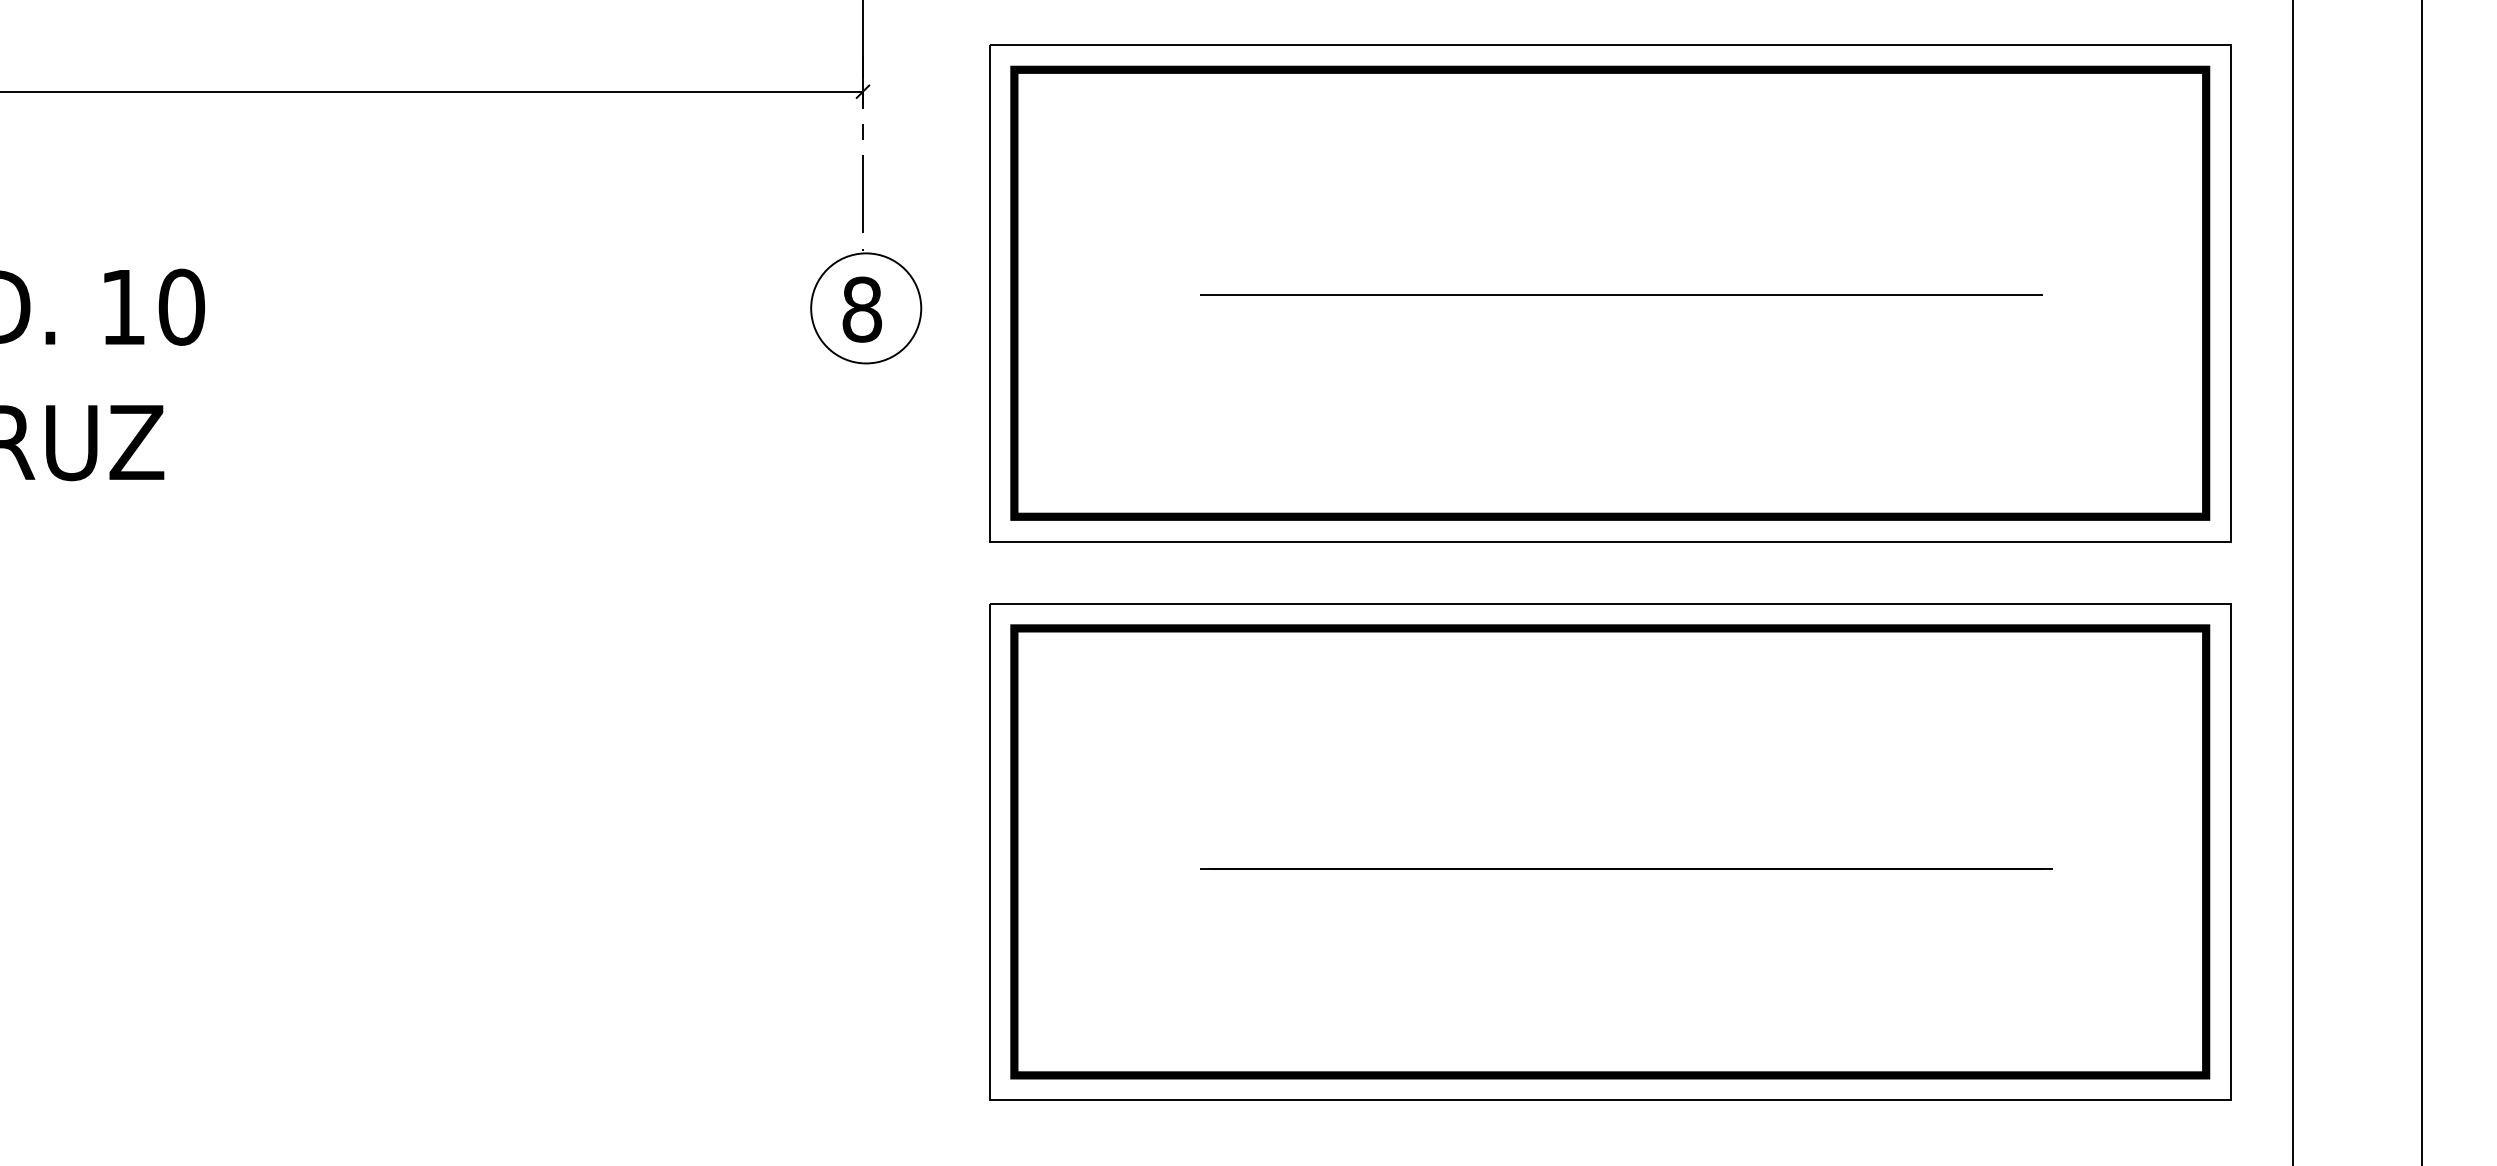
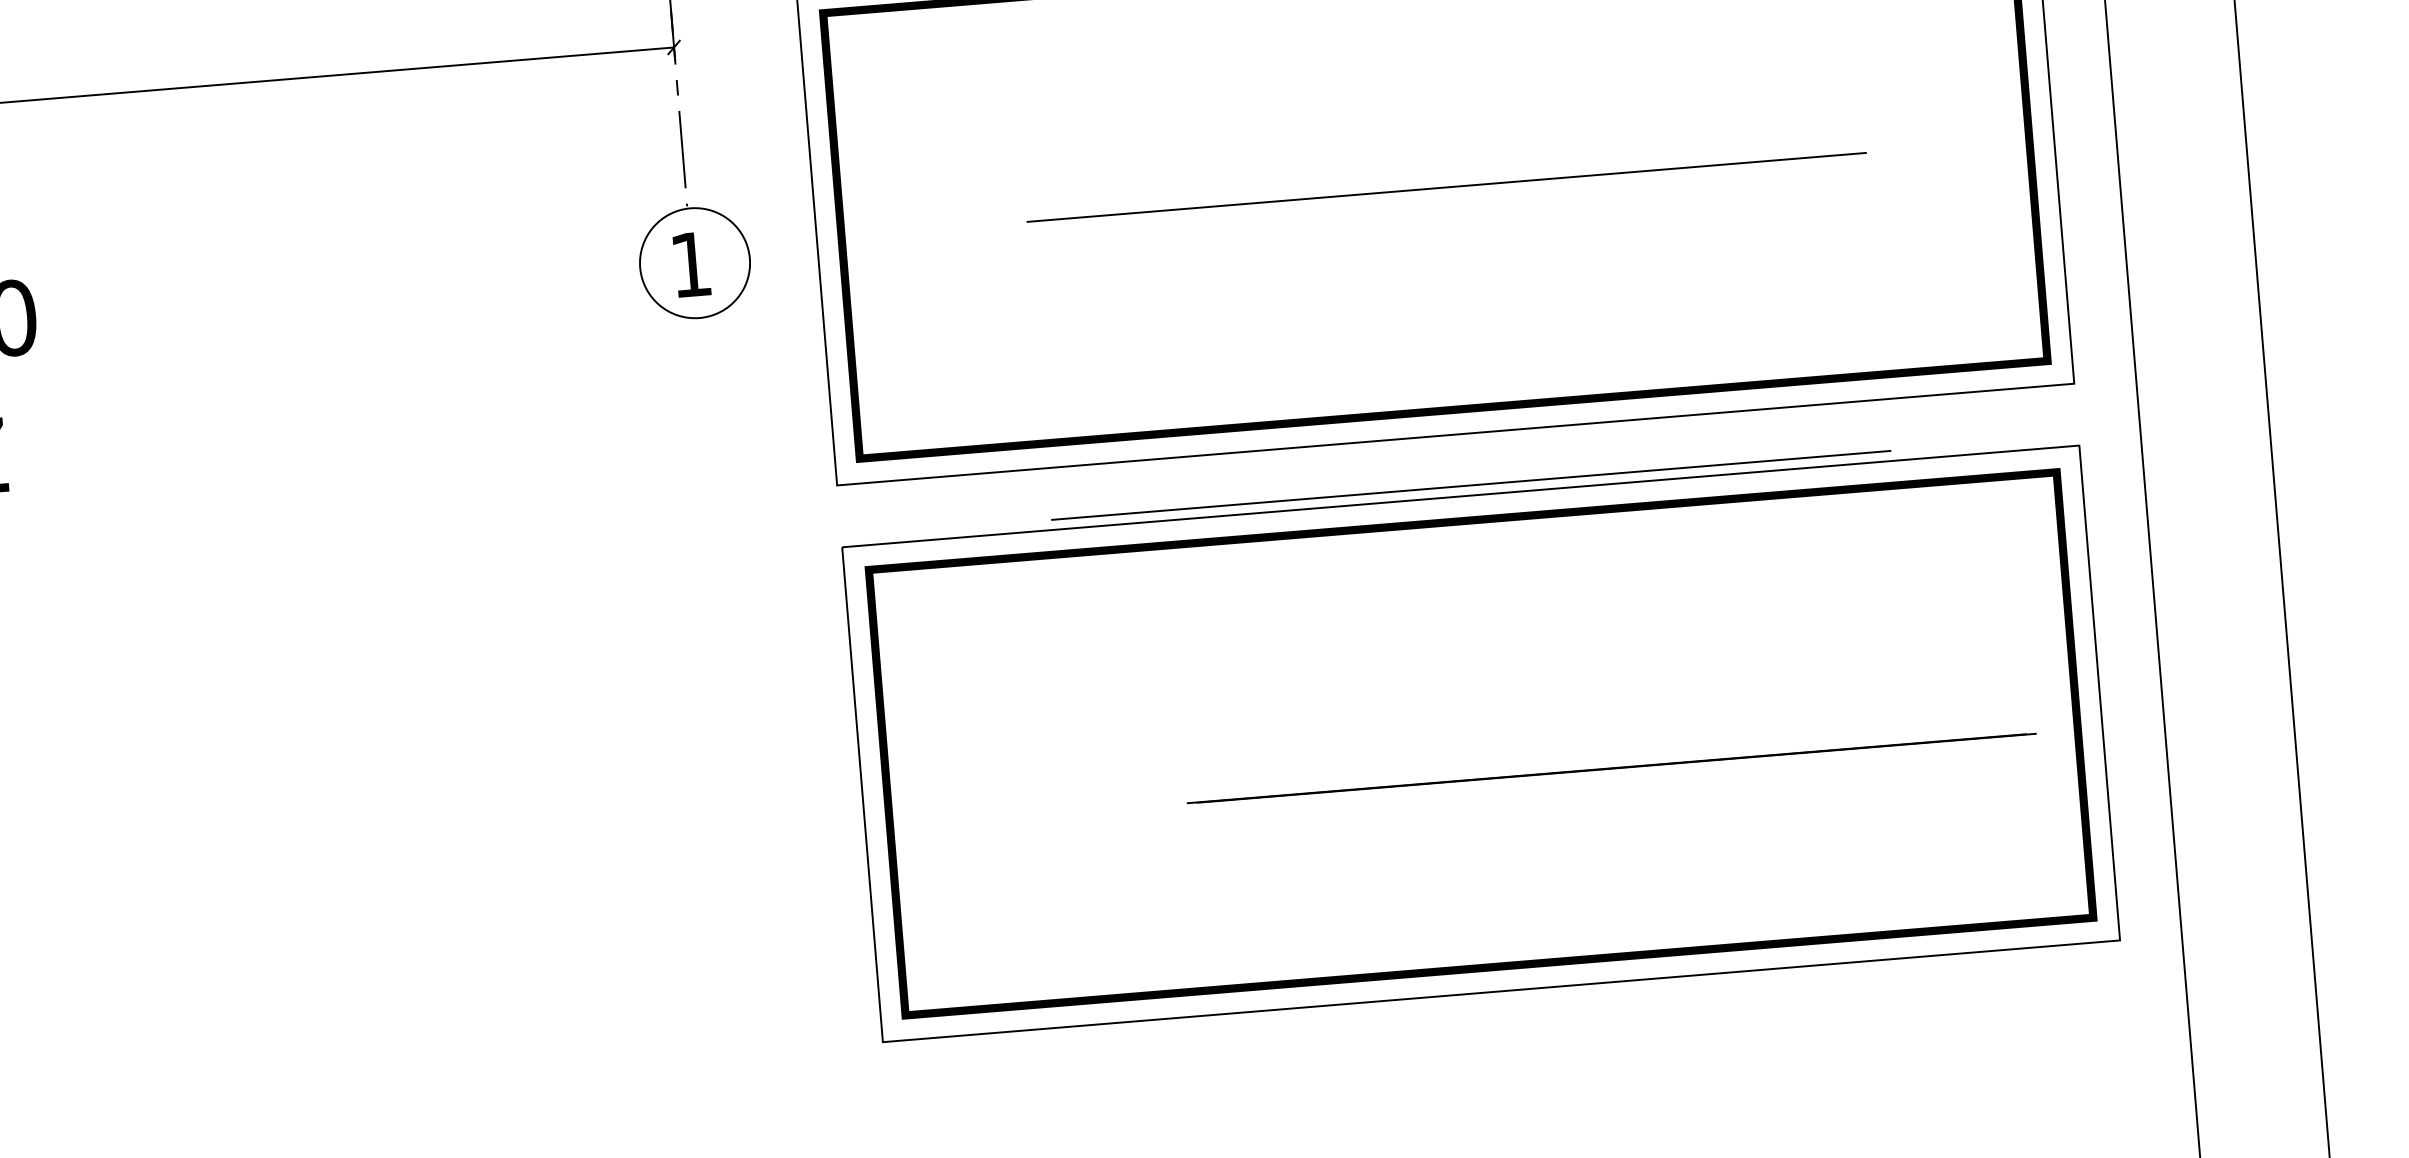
text: (862, 309) -> (691, 264), 8 -> 1
line: (1621, 593) -> (1471, 485), added
line: (1626, 868) -> (1611, 767), moved

